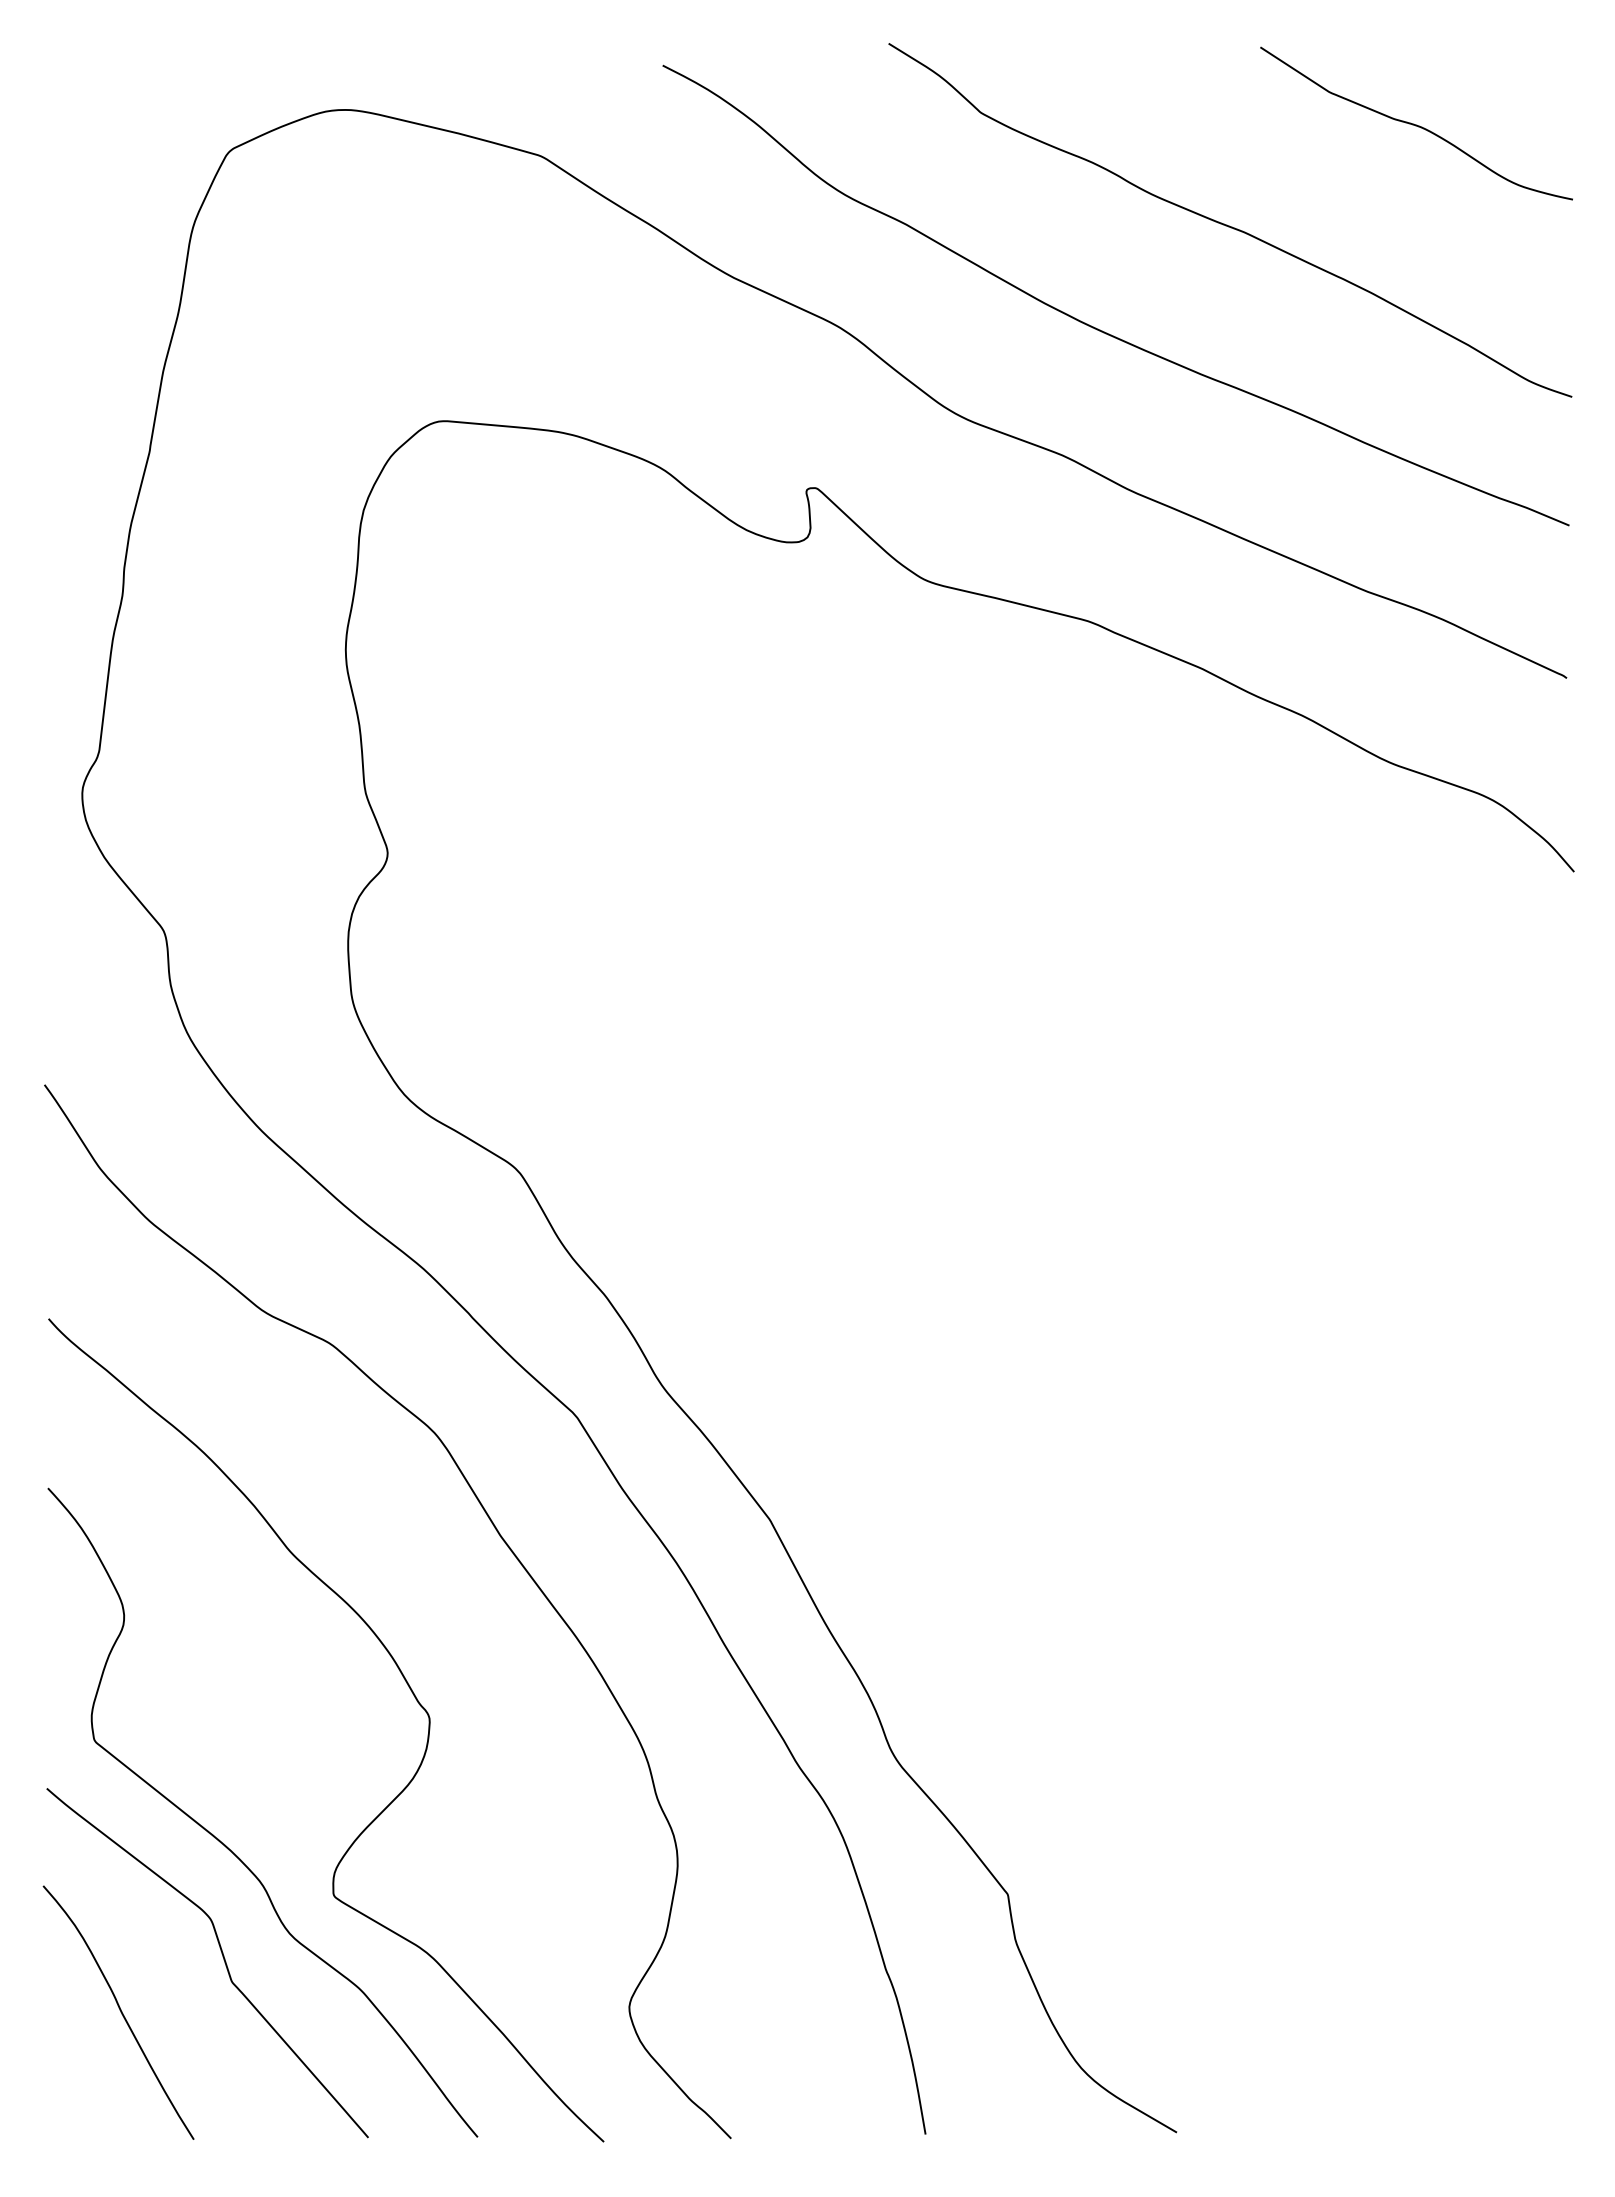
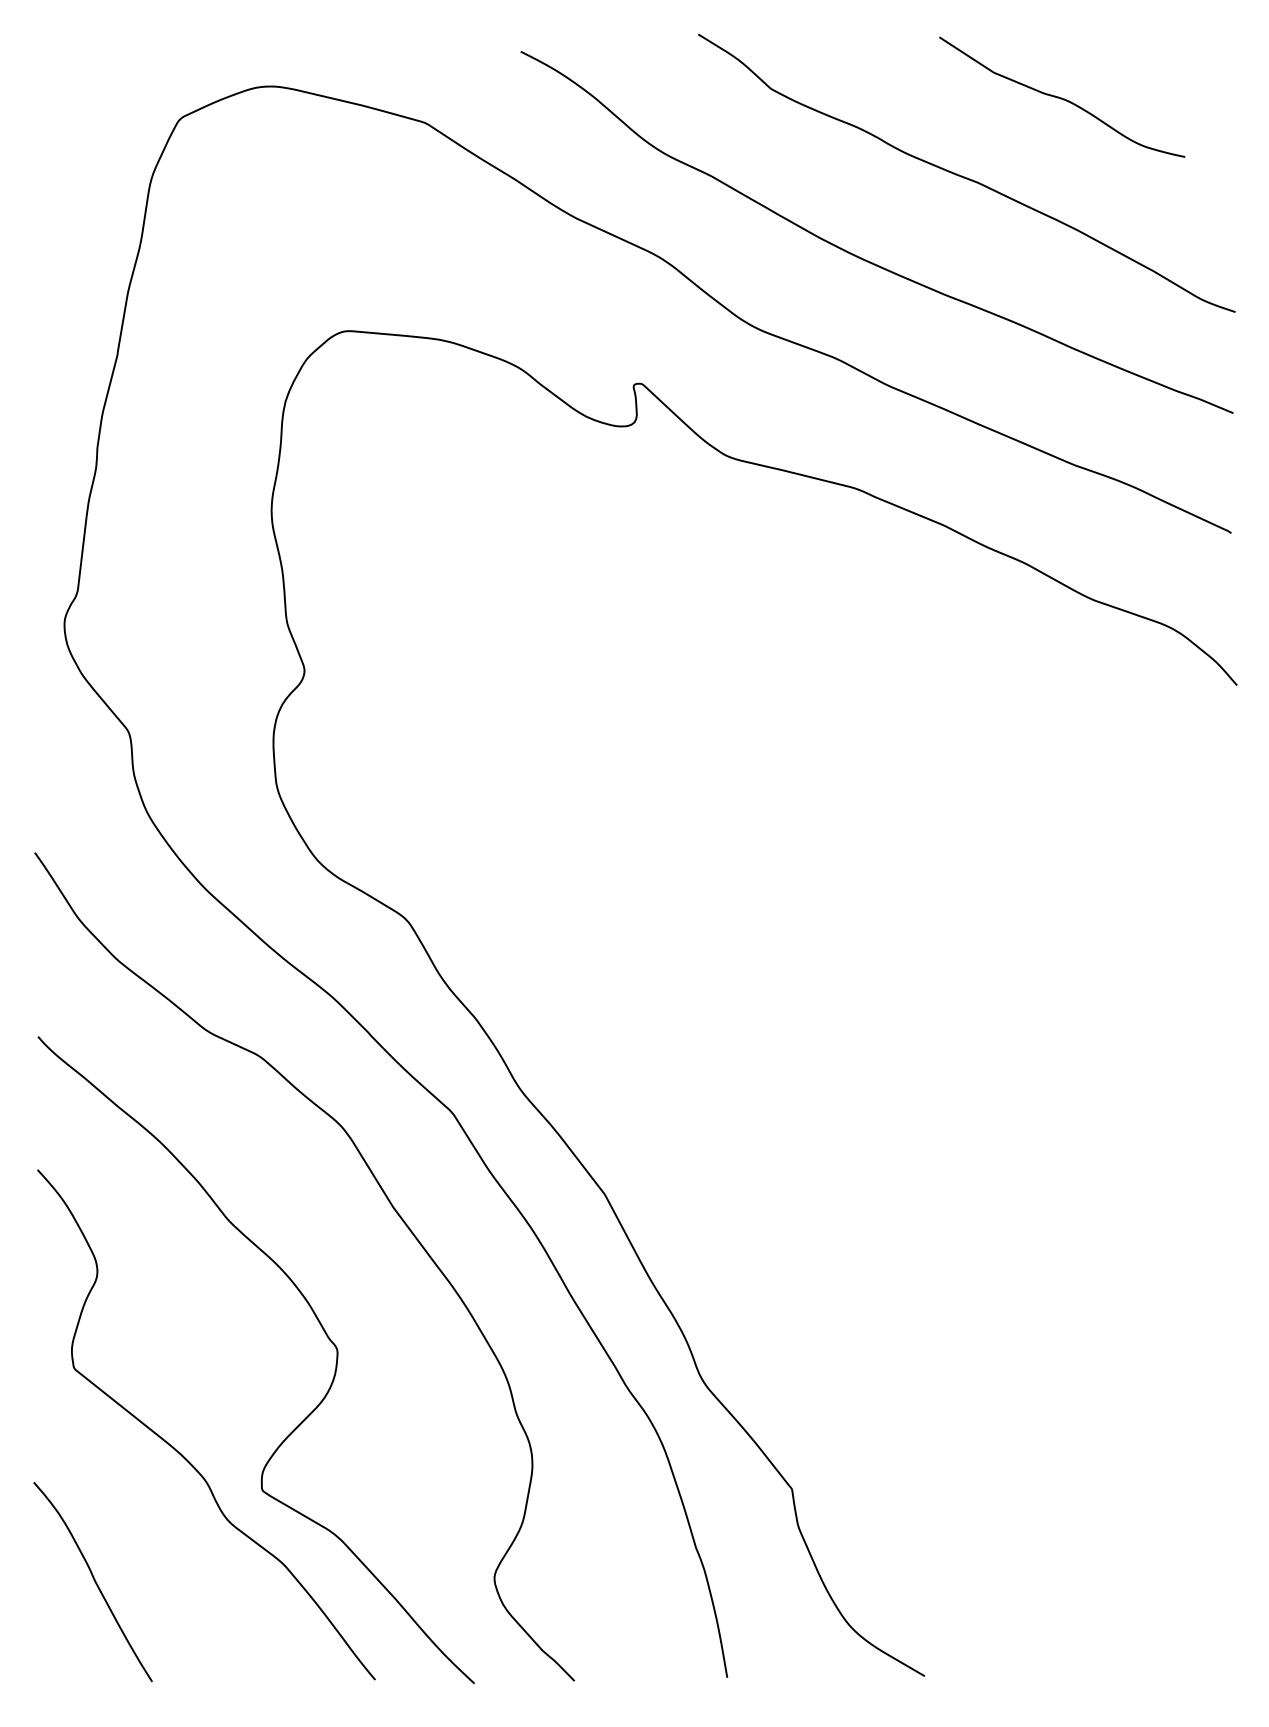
curve: (1415, 123) -> (1061, 97), moved
curve: (222, 1957) -> (174, 1538), removed

